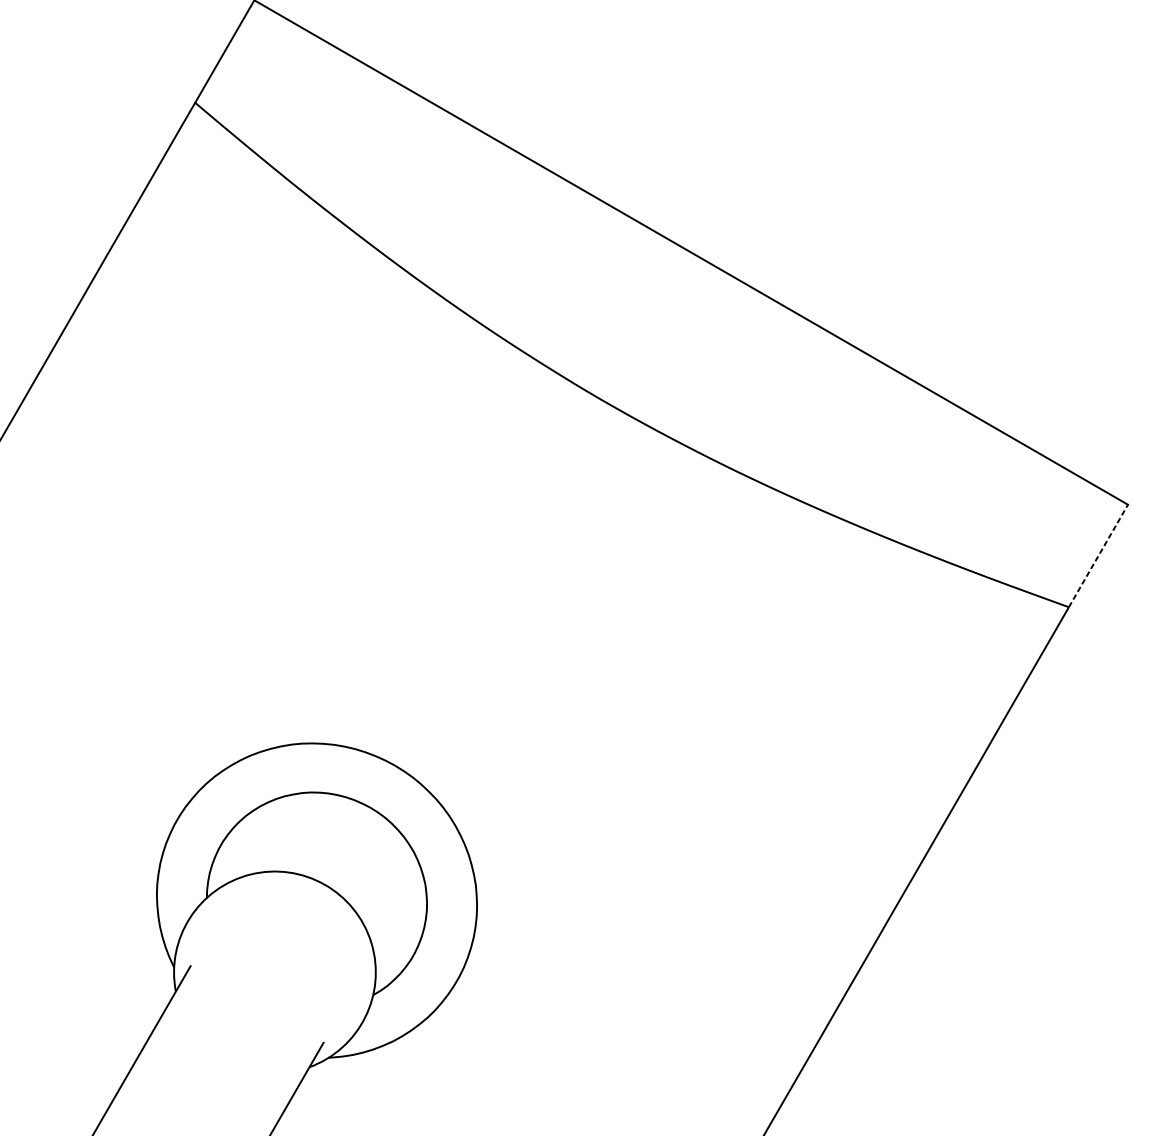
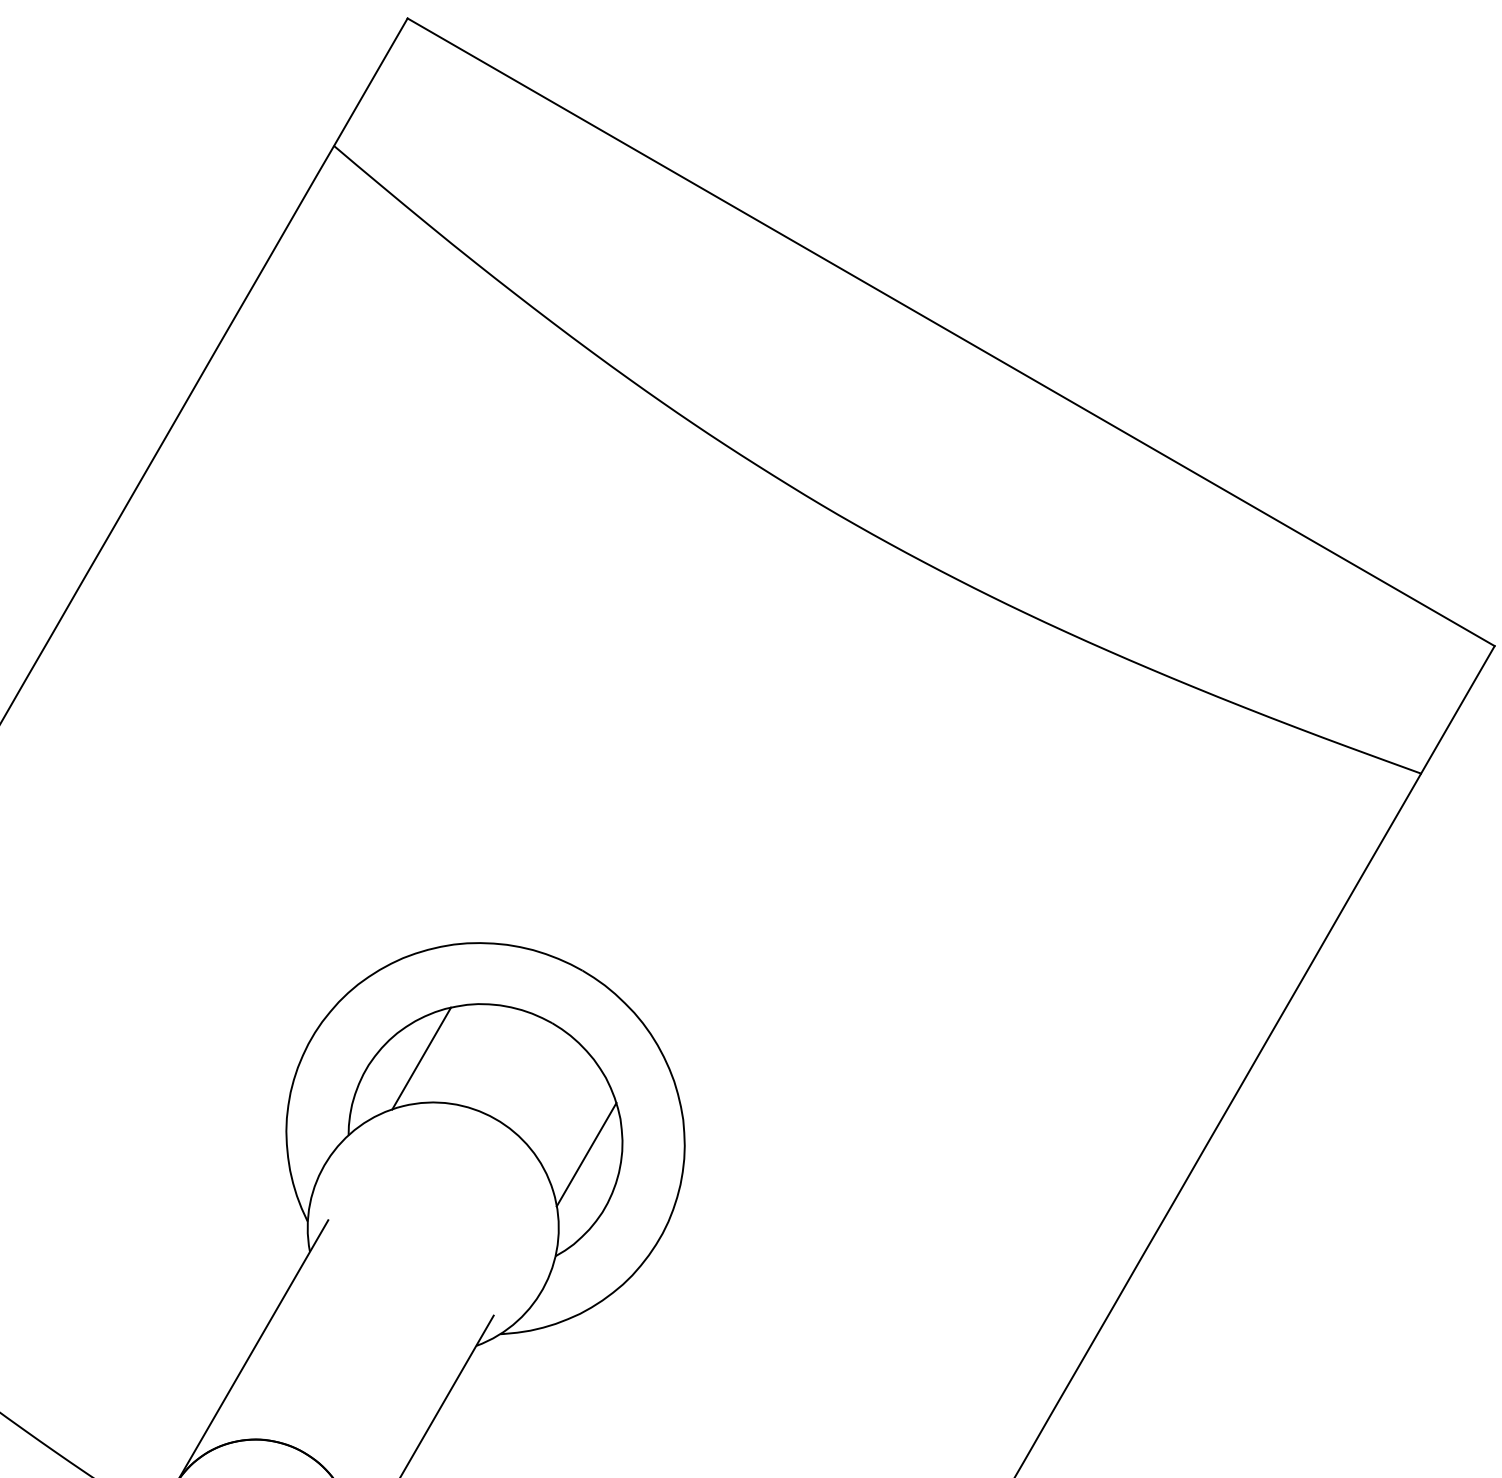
line: (1098, 555) -> (1457, 709), dashed -> solid
line: (265, 836) -> (421, 1058), added
line: (398, 913) -> (586, 1154), added

